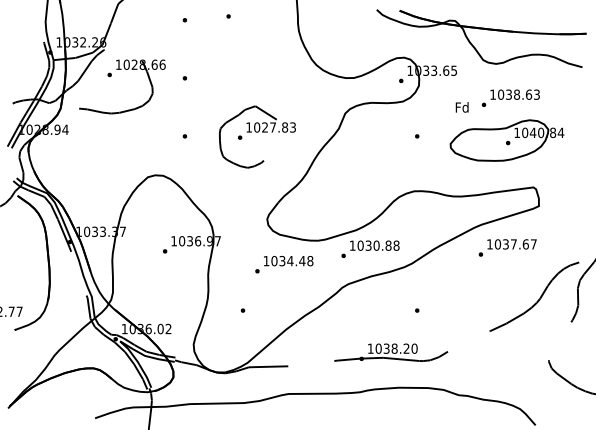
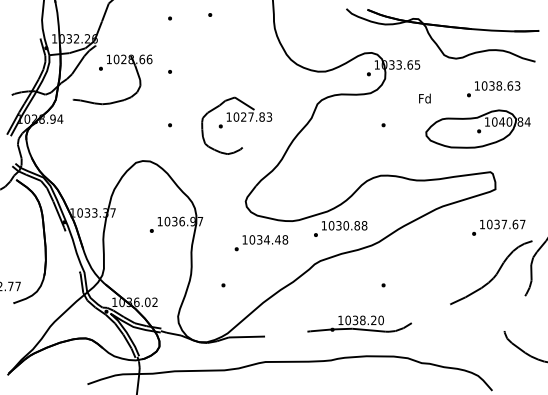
text: (510, 98) -> (493, 89), moved
part: (506, 139) -> (477, 128), moved
text: (507, 247) -> (498, 227), moved

